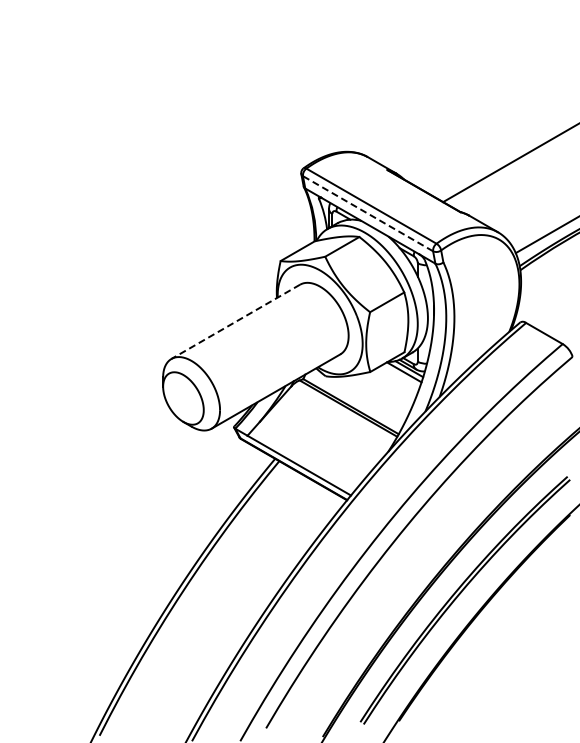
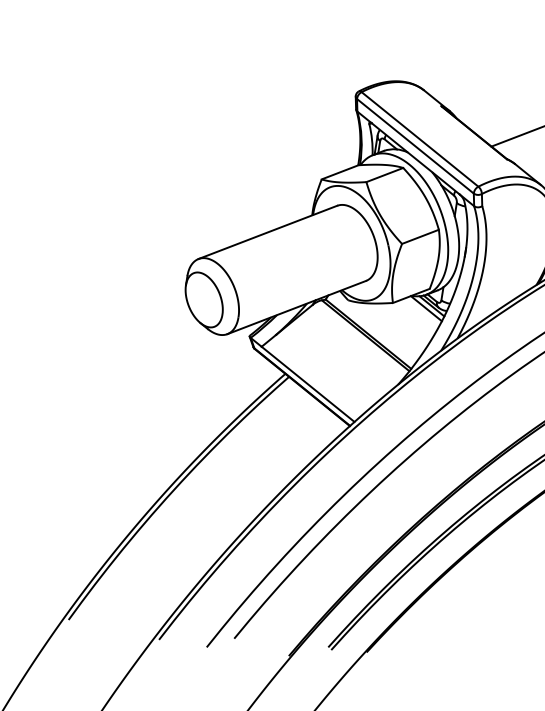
line: (367, 213) -> (414, 146), dashed -> solid
line: (235, 322) -> (267, 233), dashed -> solid

